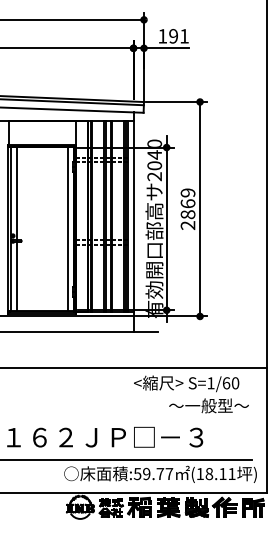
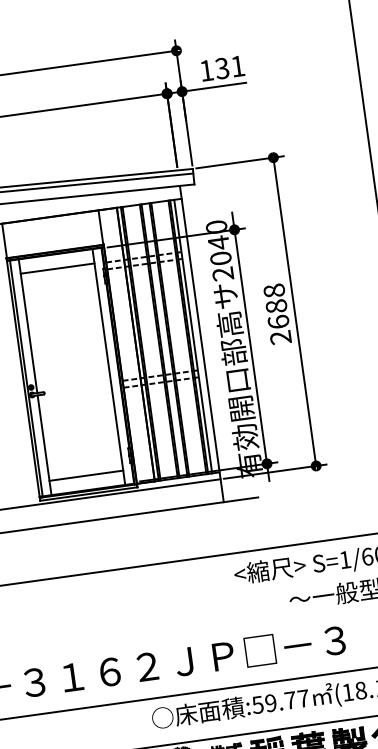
text: (173, 36) -> (222, 68), 191 -> 131
line: (41, 157) -> (56, 269), added
text: (187, 203) -> (275, 306), 2869 -> 2688
line: (41, 301) -> (85, 476), added

